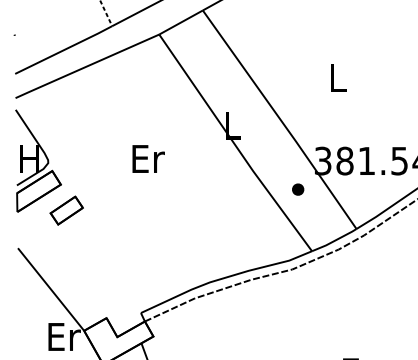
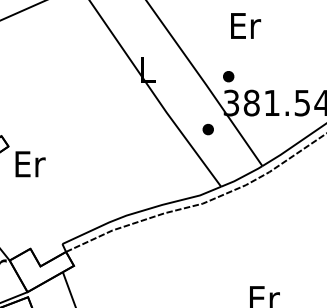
text: (338, 77) -> (245, 25), L -> Er
part: (320, 132) -> (229, 76), added
text: (148, 158) -> (30, 163), moved

